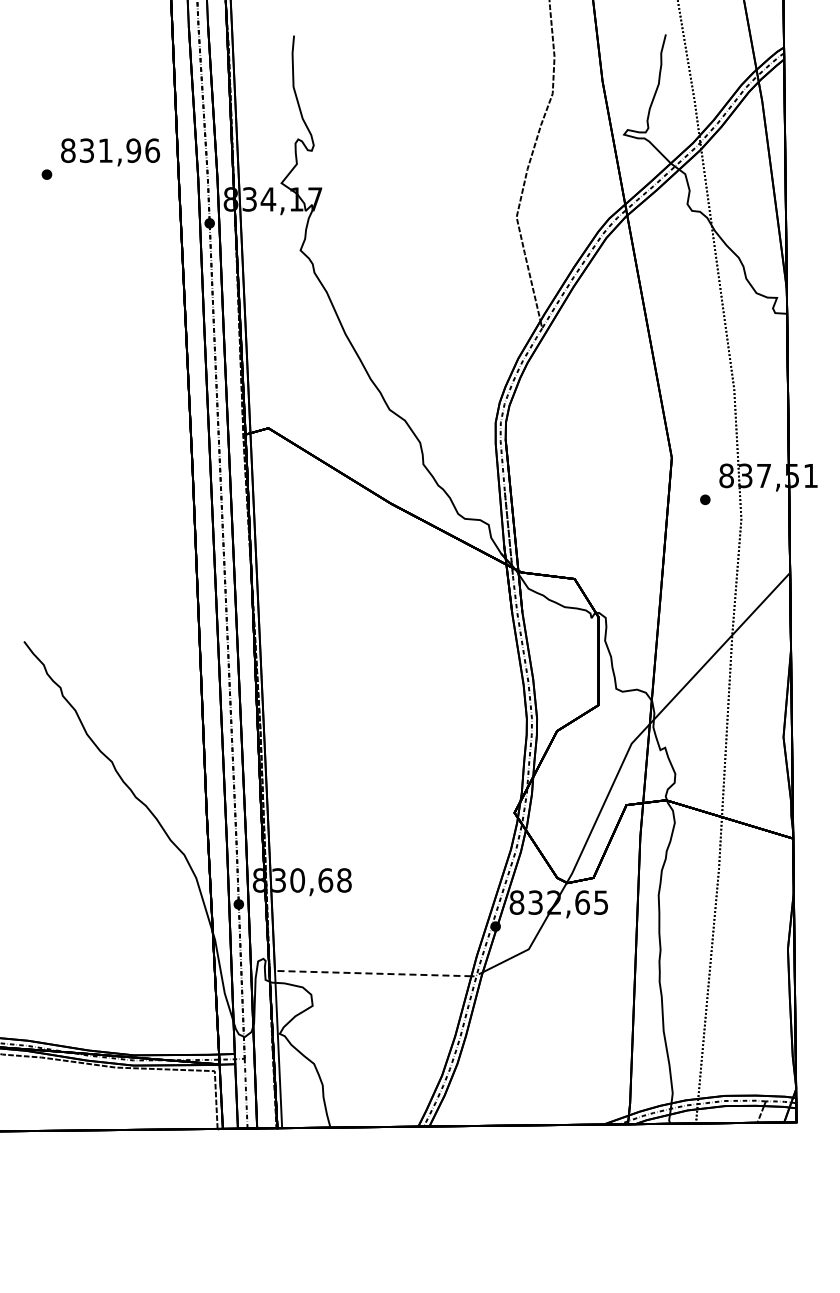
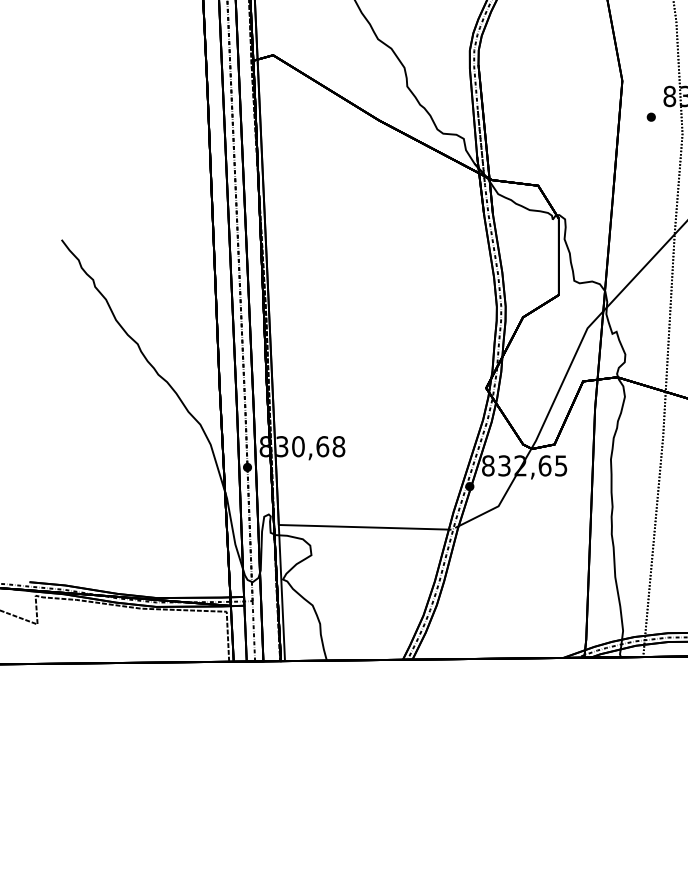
line: (372, 973) -> (363, 527), dashed -> solid

